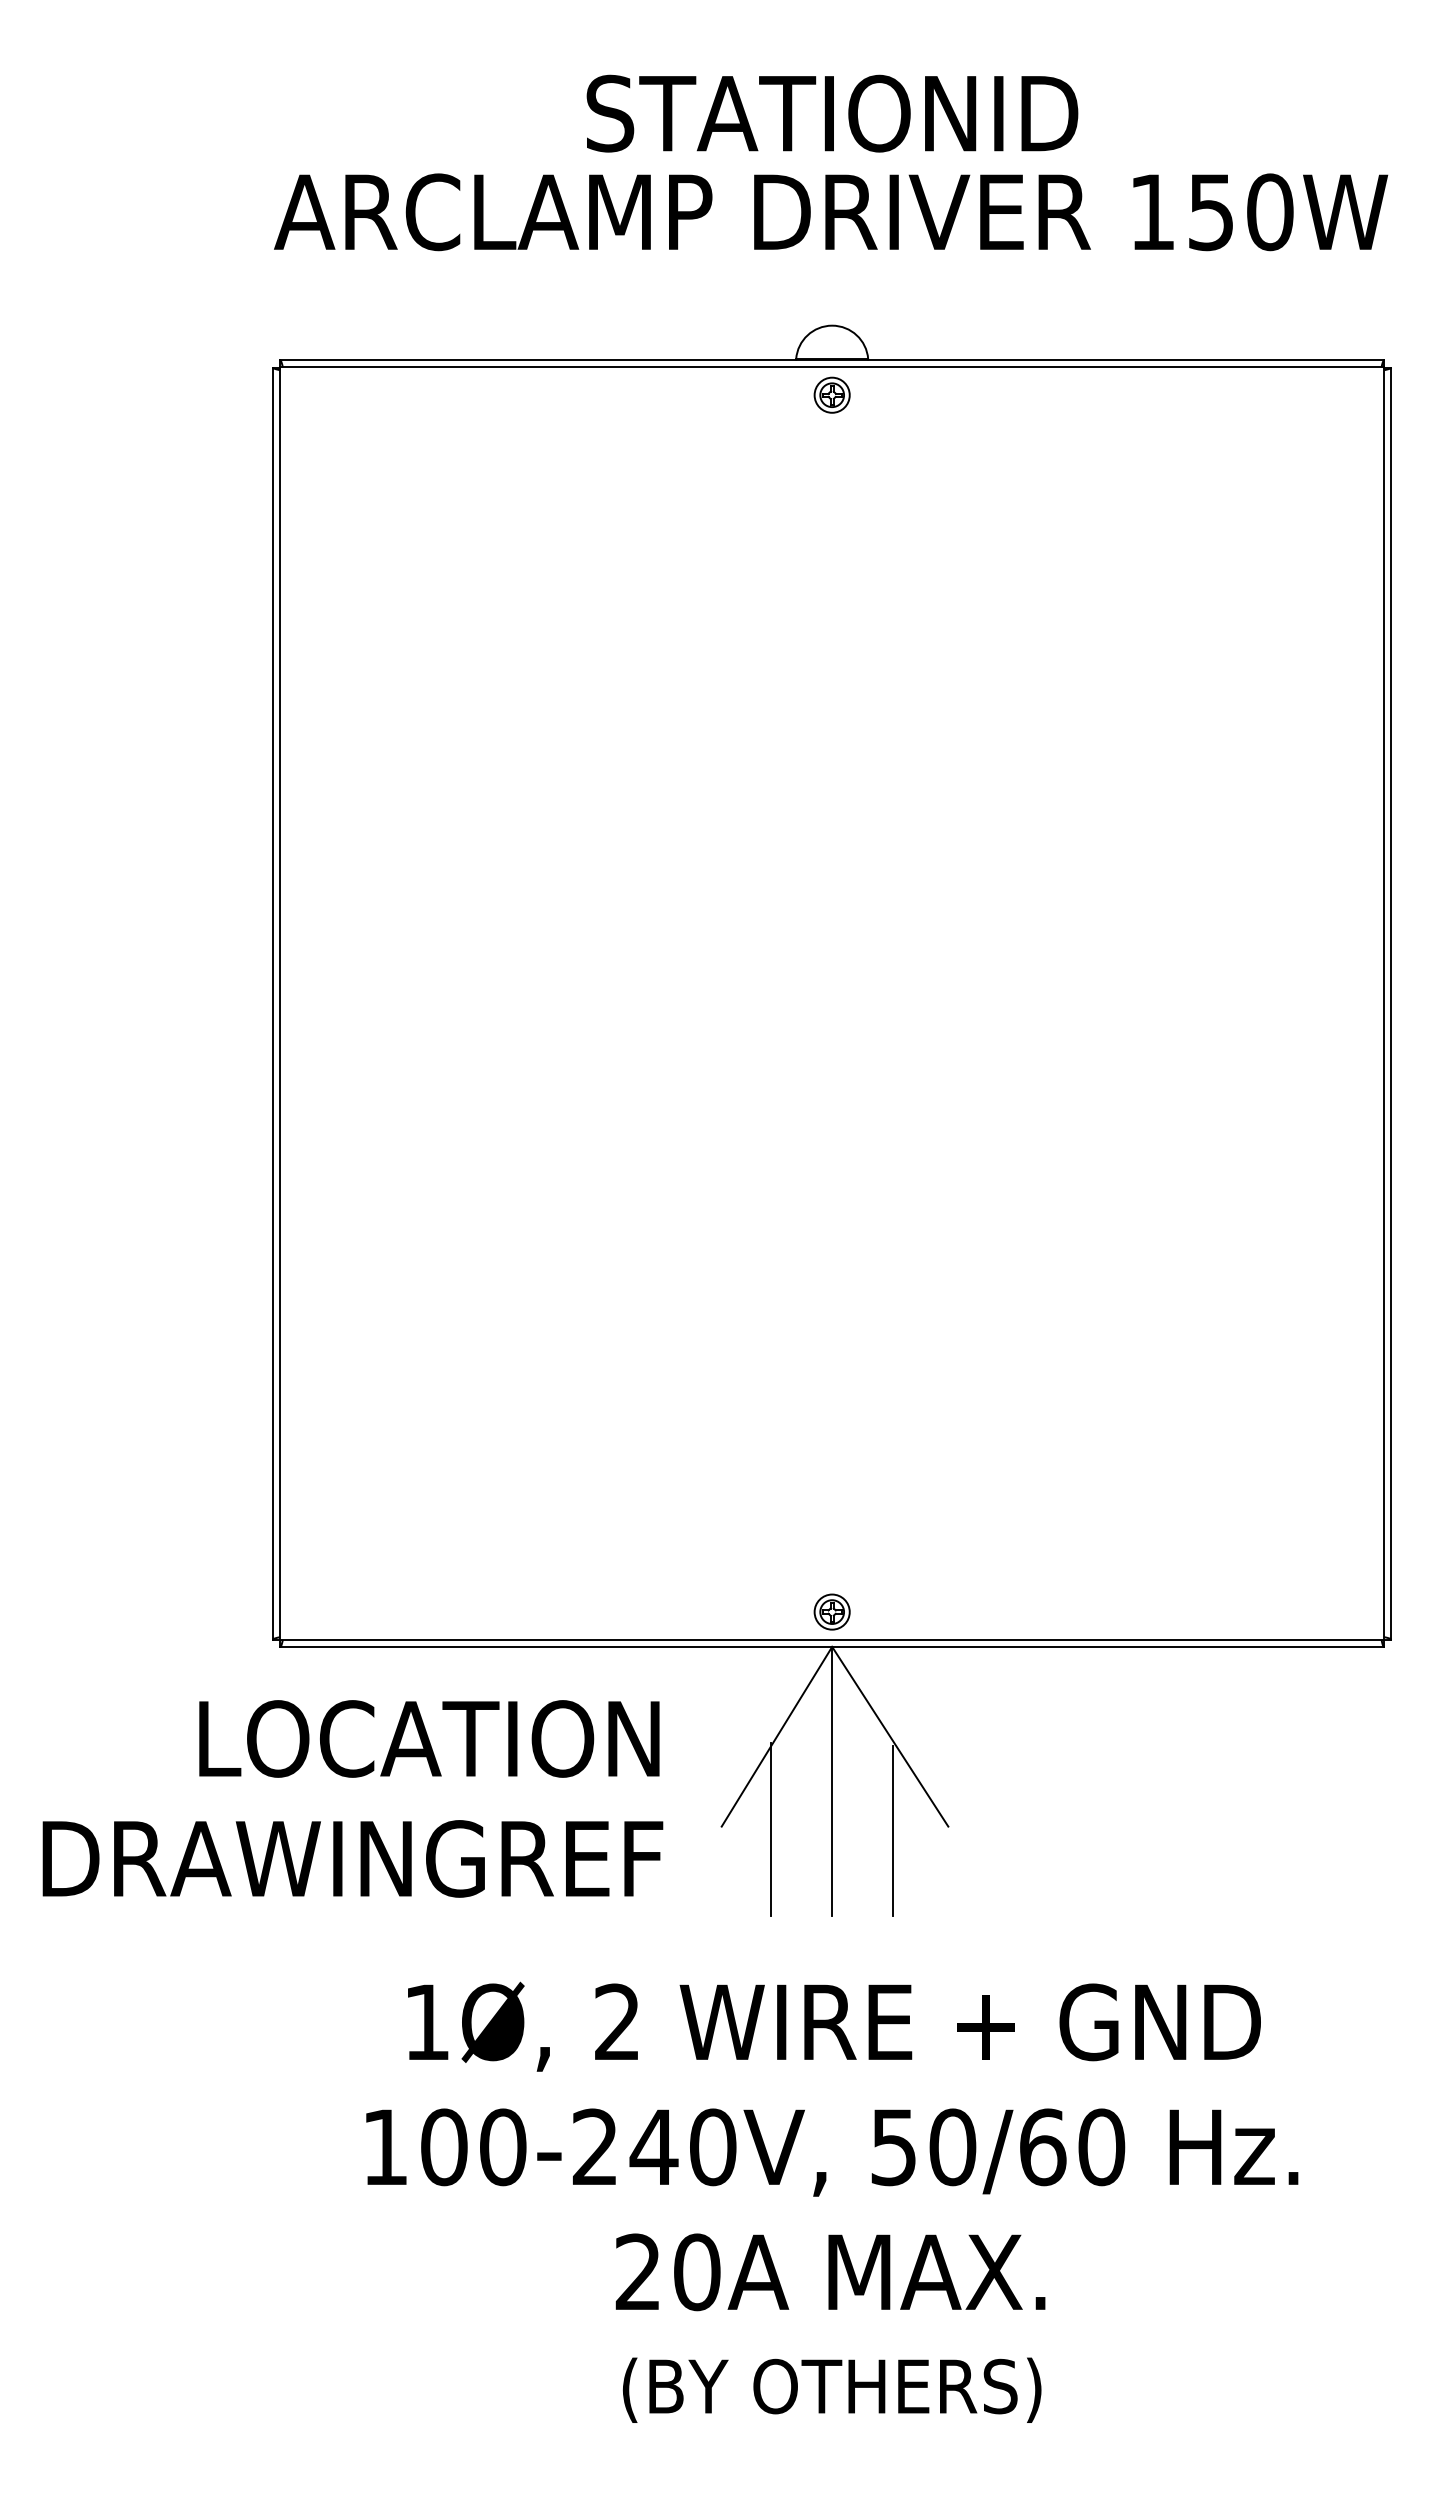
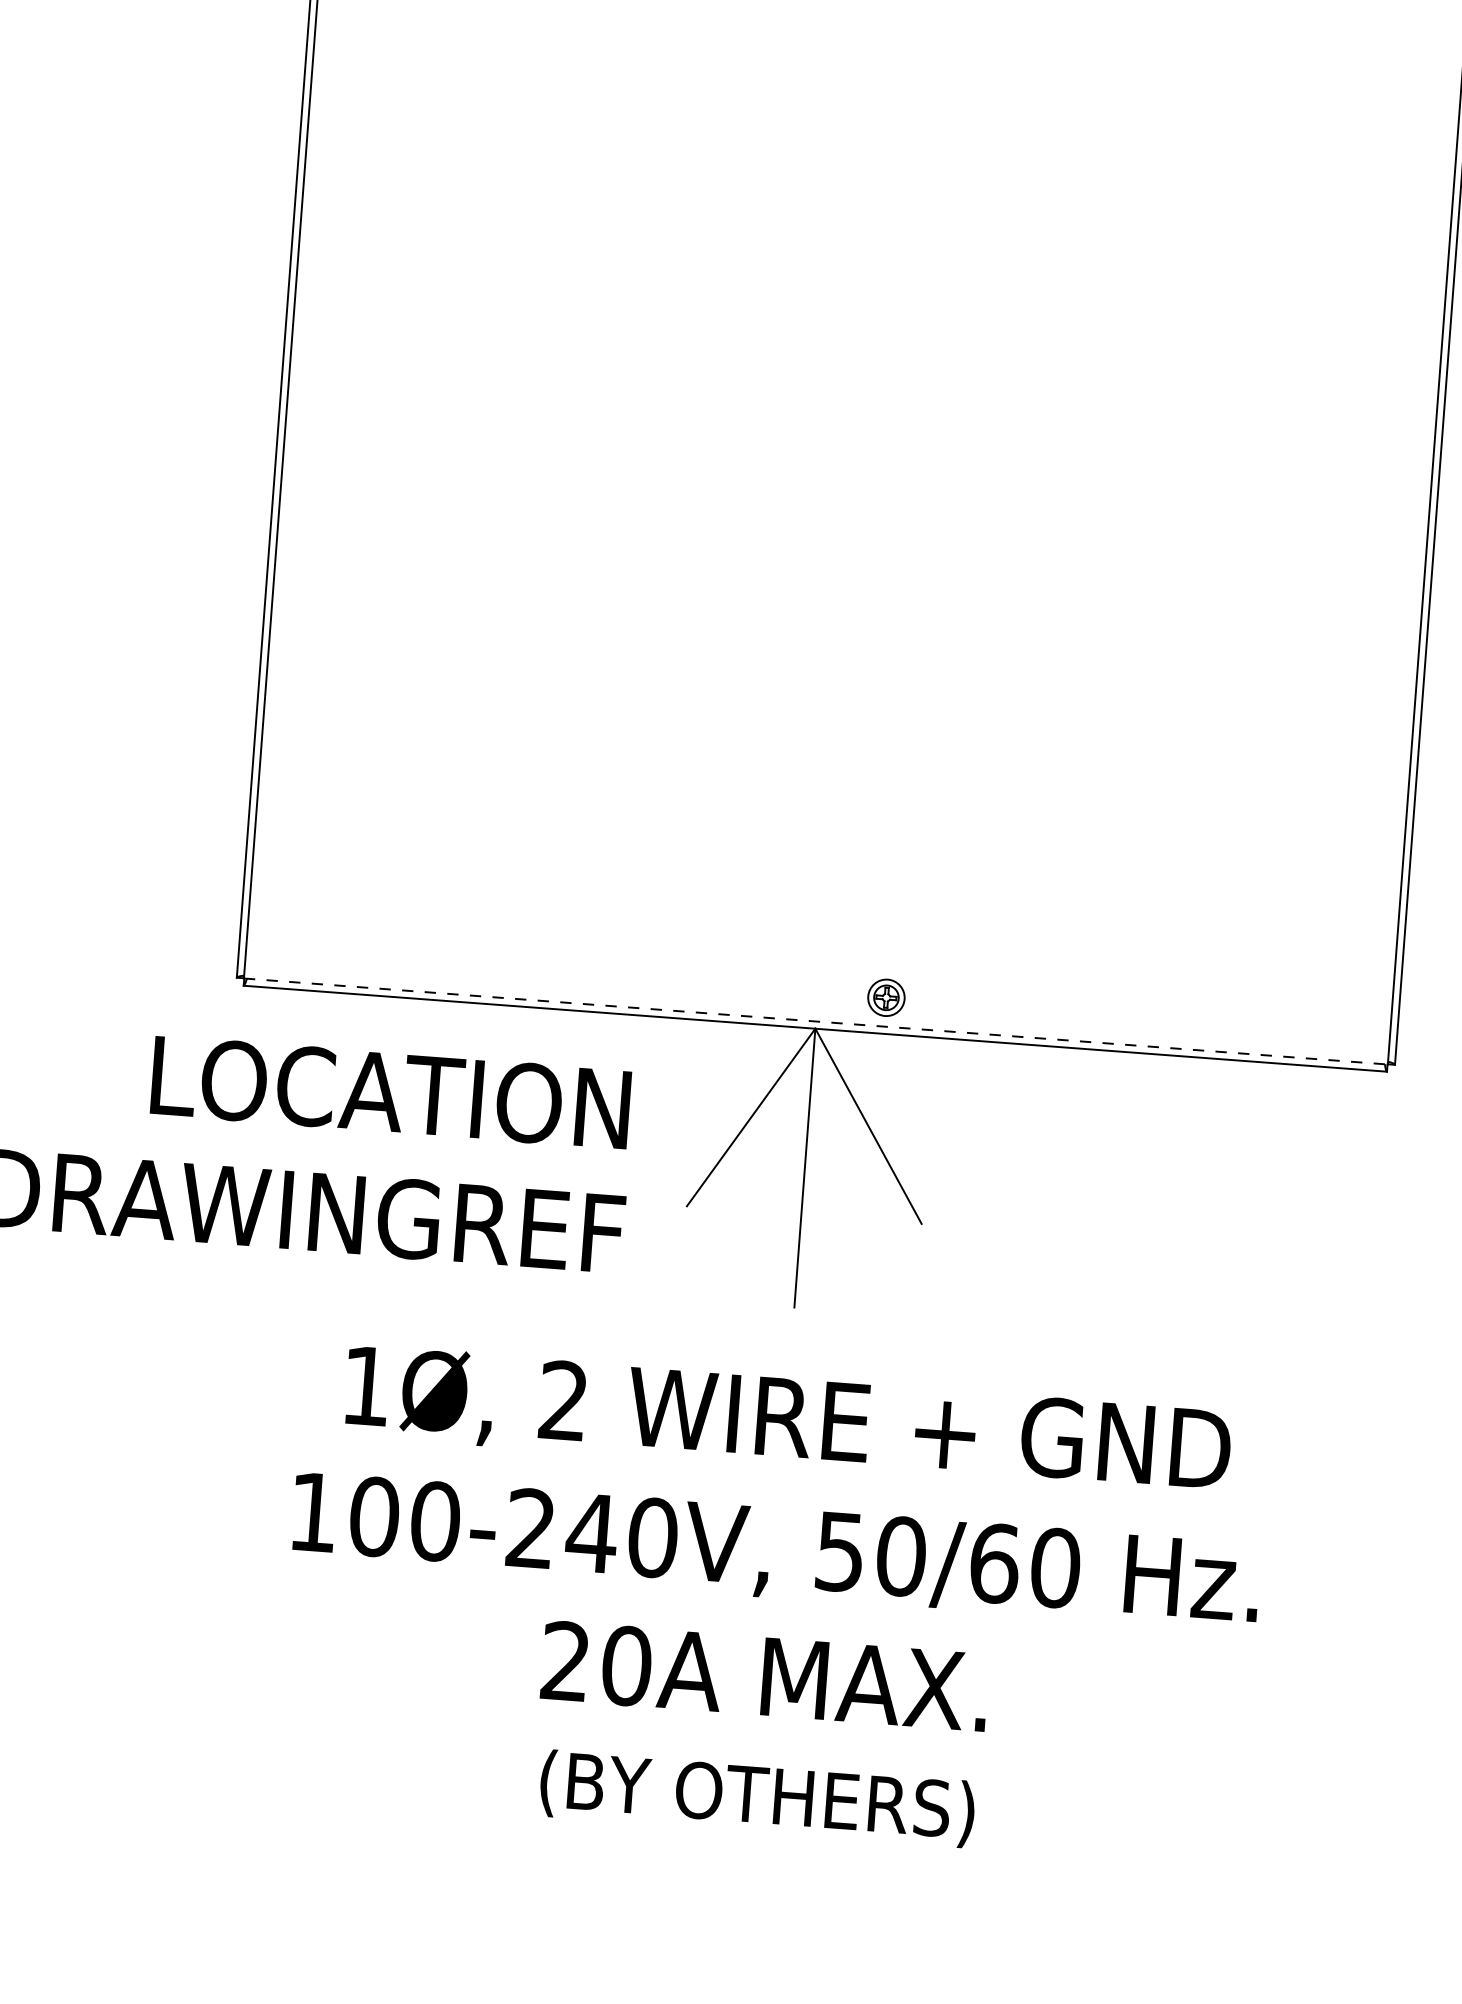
part: (831, 1611) -> (885, 997), moved
line: (832, 1639) -> (816, 1021), solid -> dashed
line: (771, 1829) -> (738, 1213), removed
line: (893, 1830) -> (864, 1223), removed

